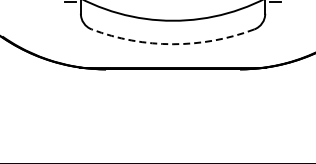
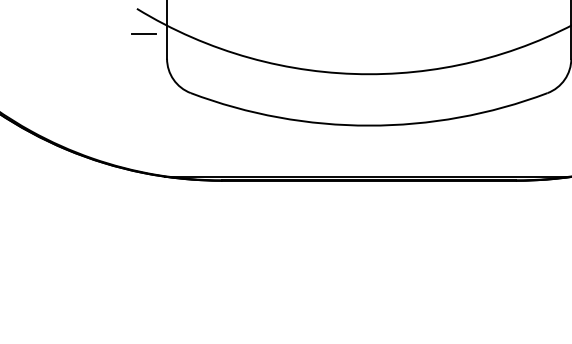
arc: (173, 44) -> (370, 126), dashed -> solid

